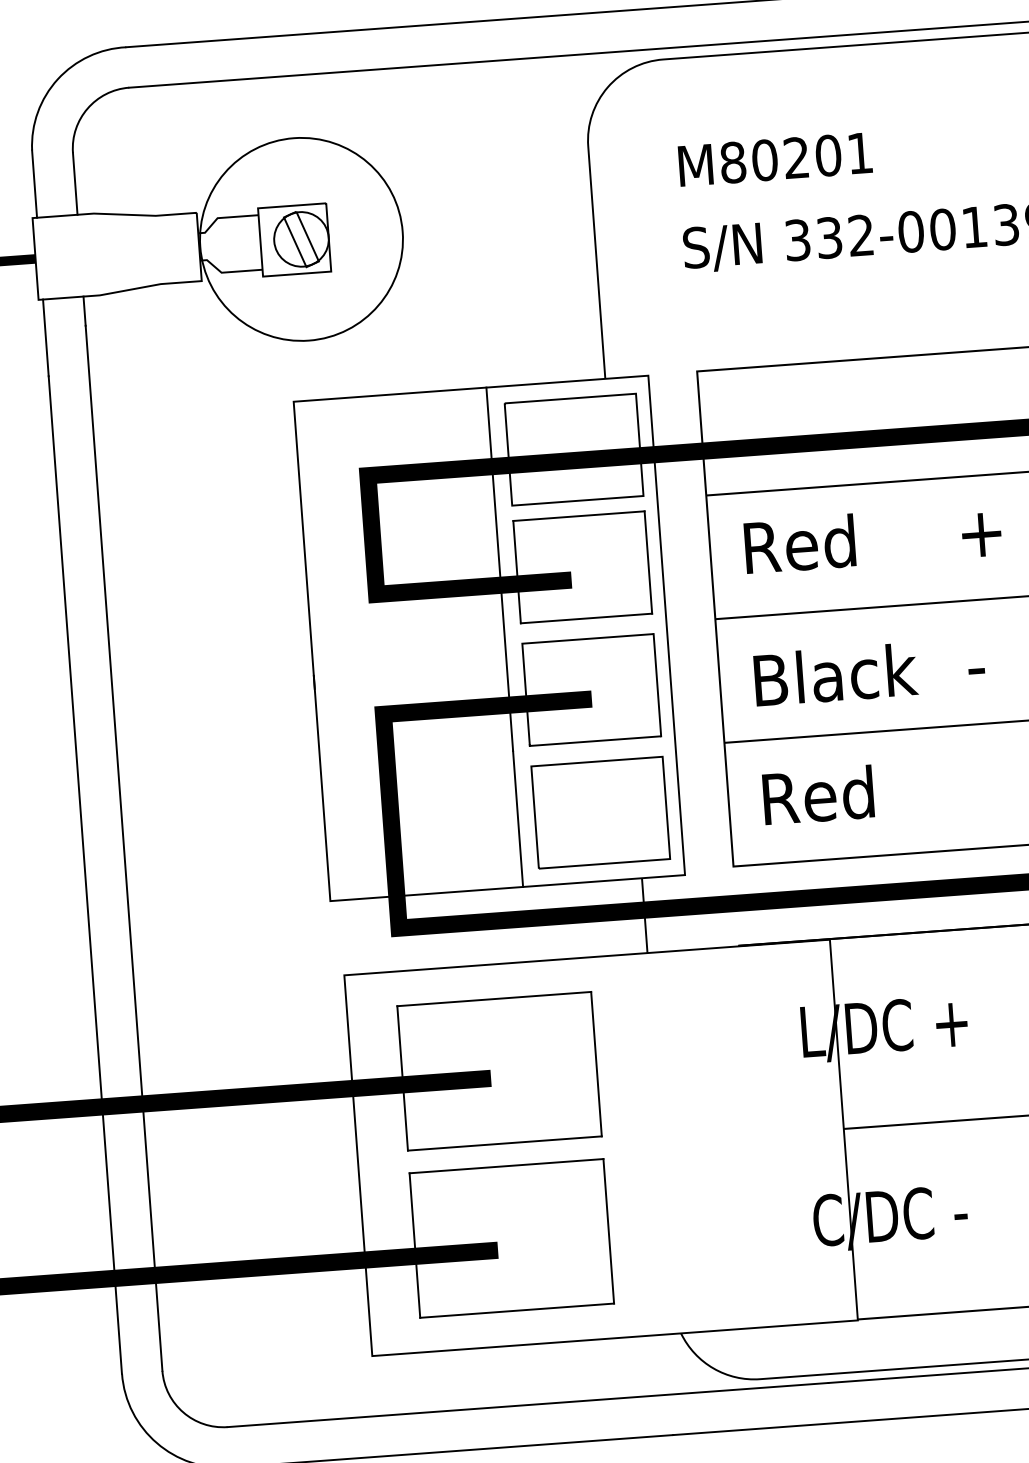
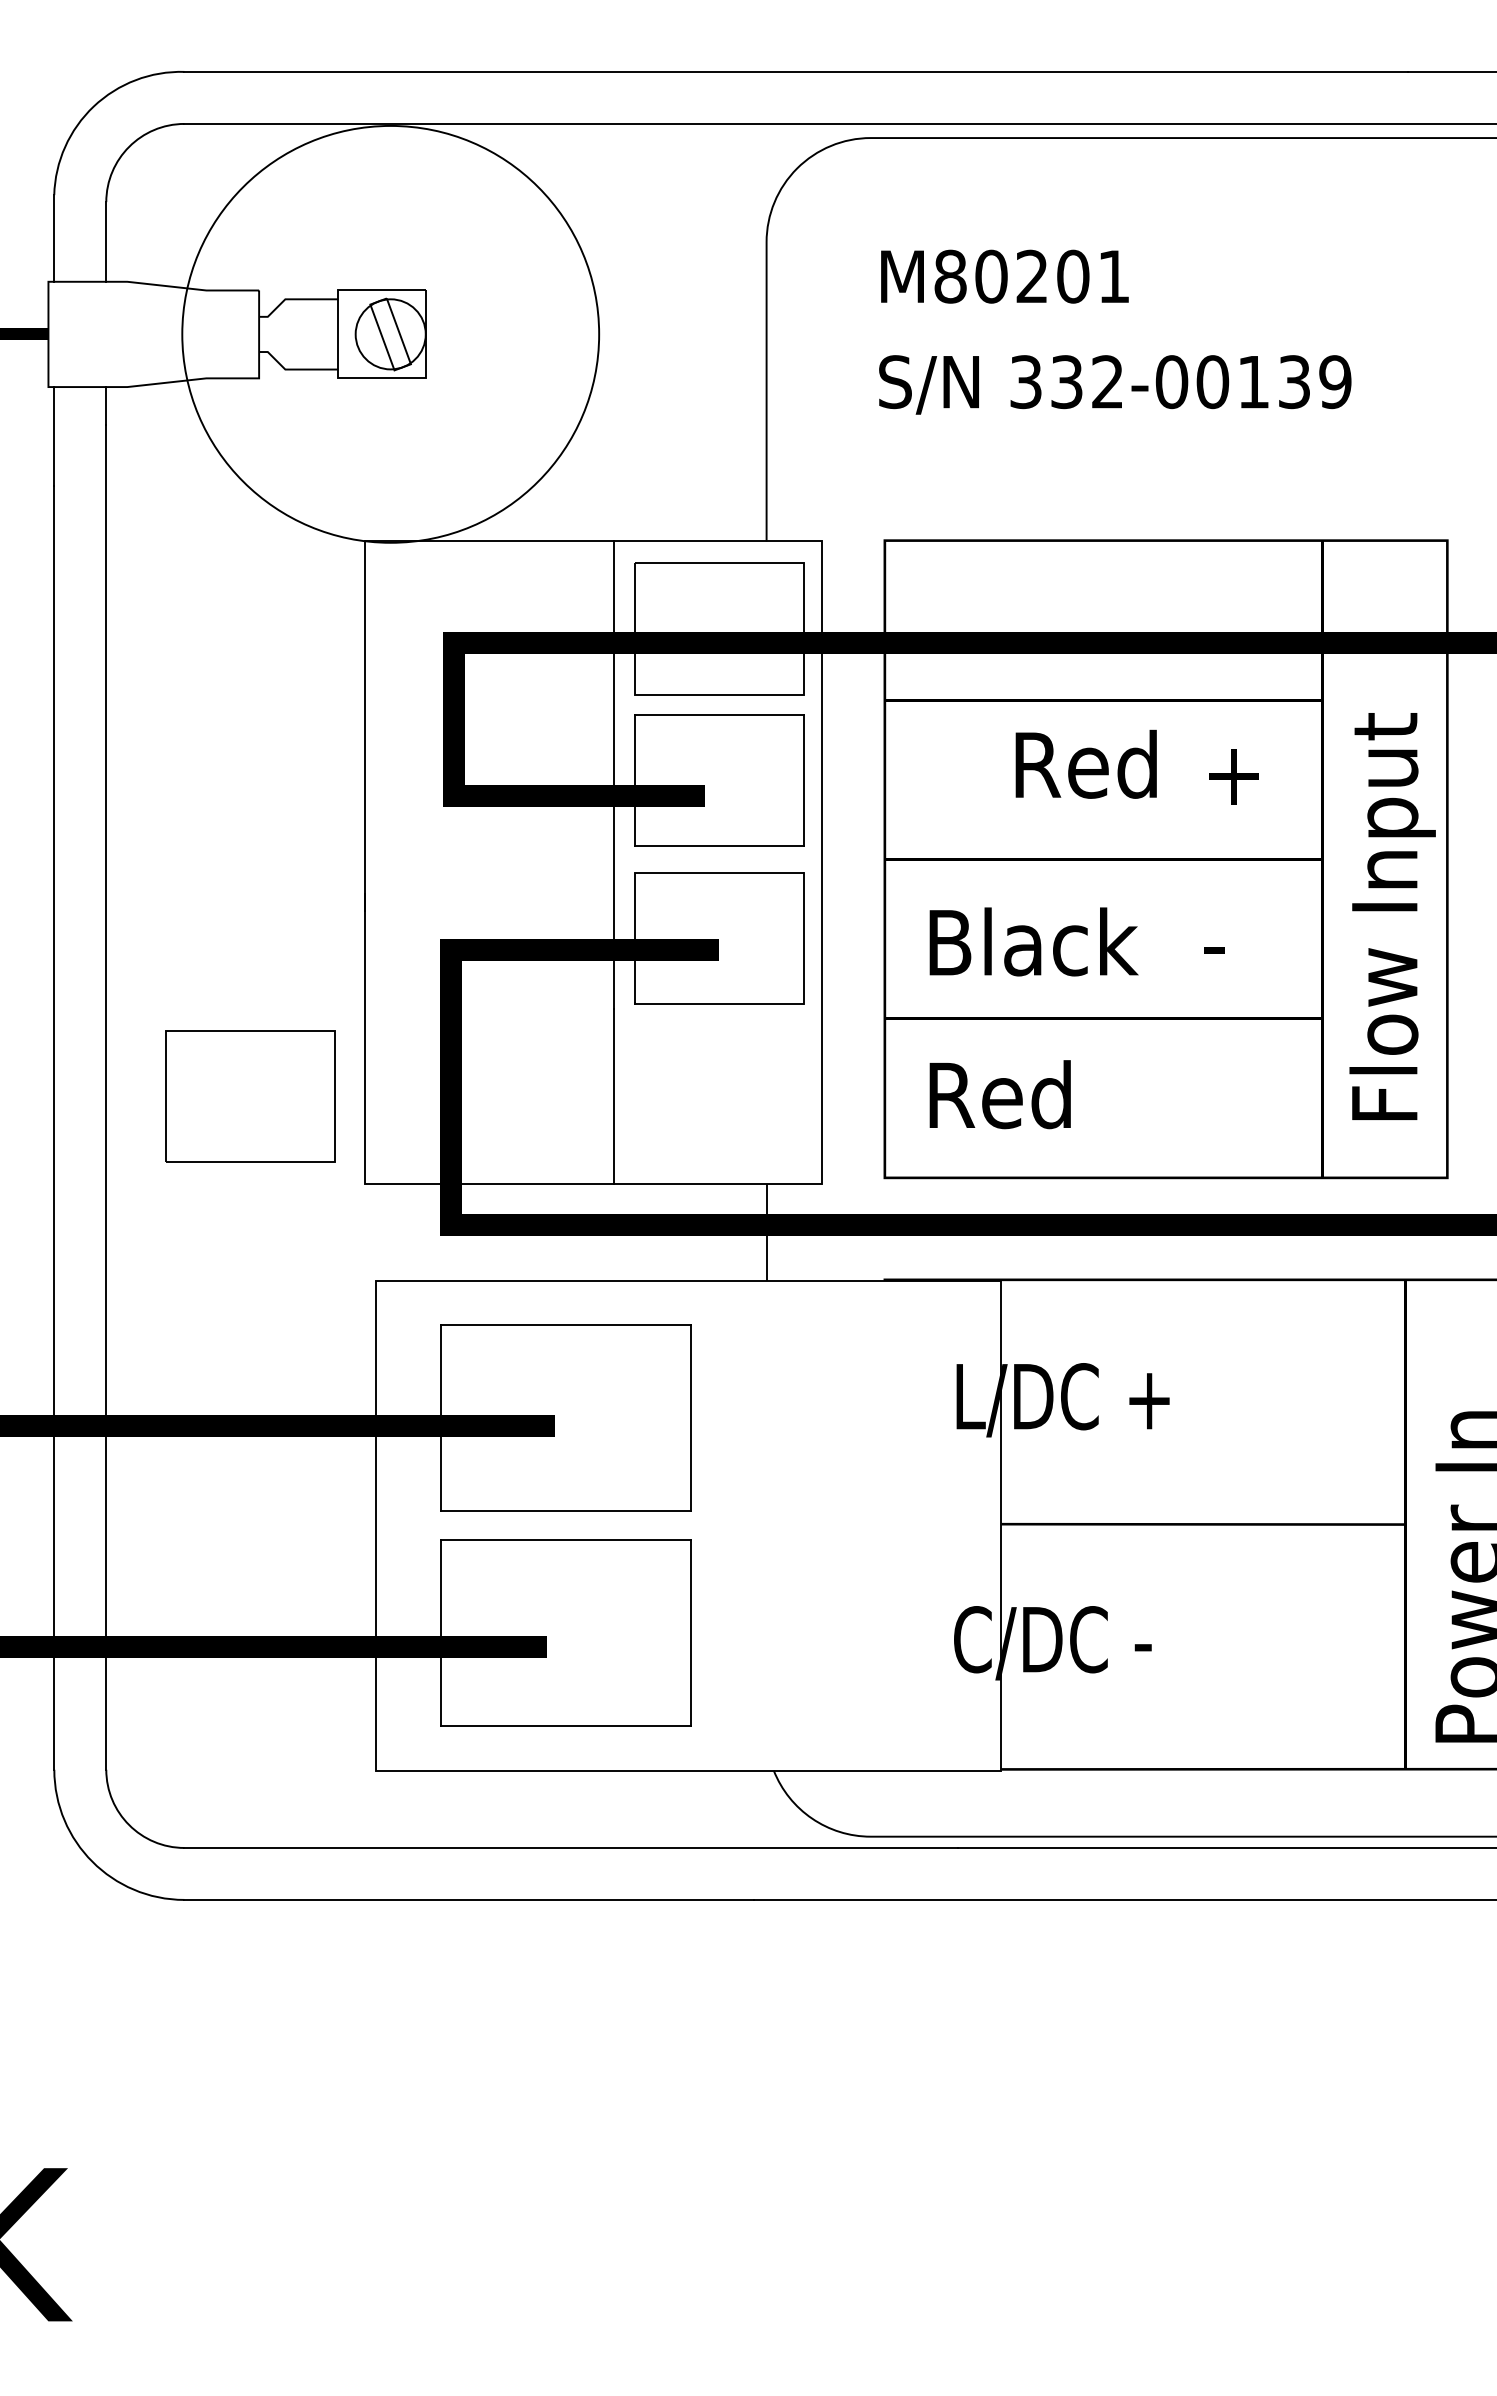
circle: (301, 239) -> (390, 334), size x1.6
text: (799, 543) -> (1085, 763), moved
part: (600, 812) -> (250, 1096), moved

